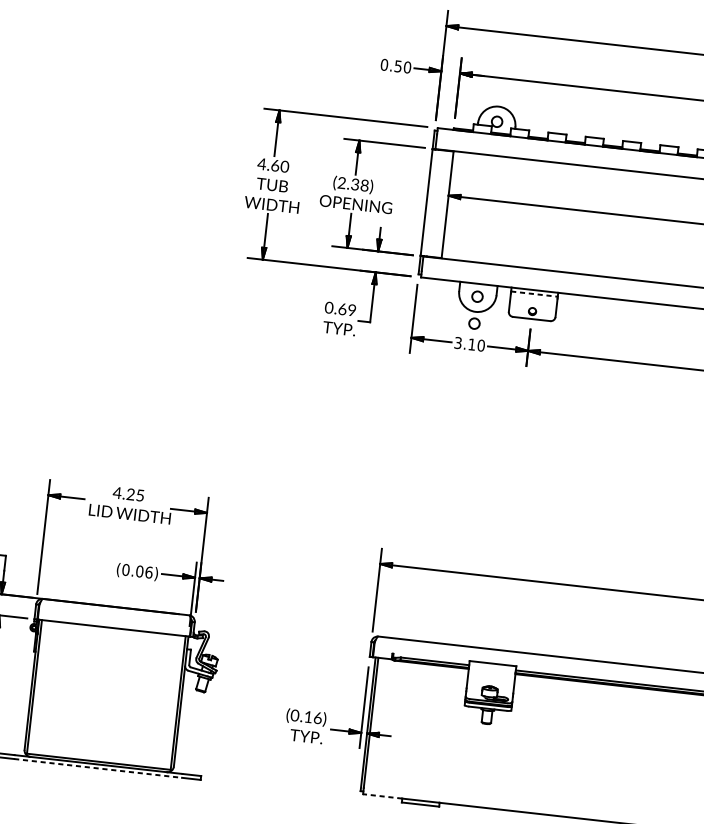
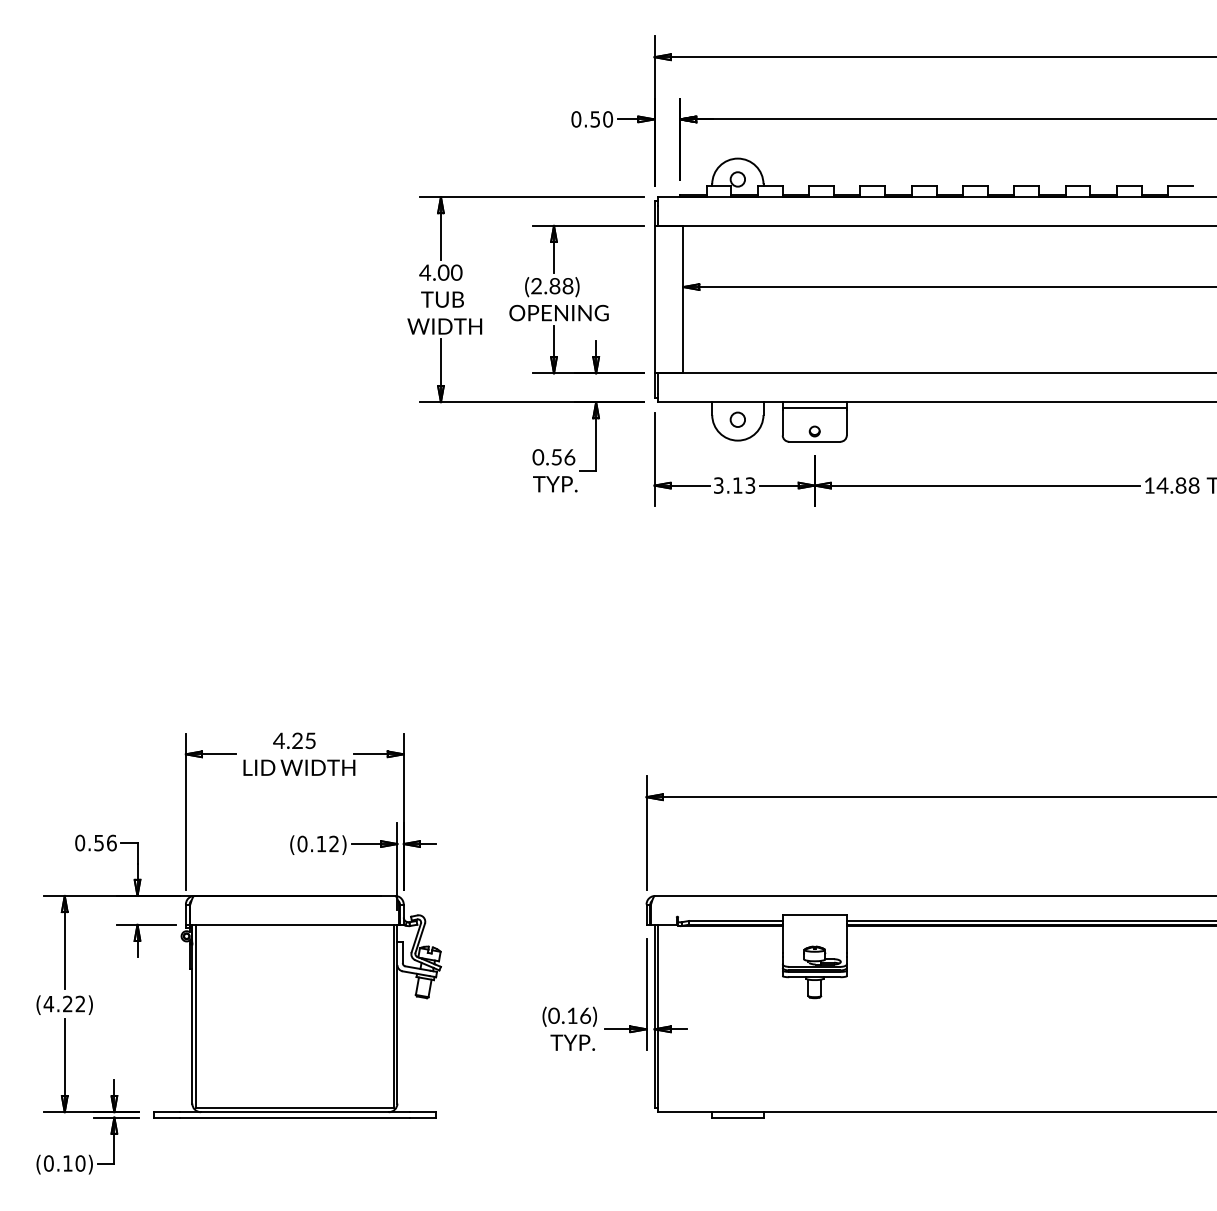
text: (275, 165) -> (443, 272), 4.60 -> 4.00
text: (354, 184) -> (554, 286), (2.38) -> (2.88)
line: (535, 294) -> (815, 407), dashed -> solid
text: (347, 309) -> (563, 457), 0.69 -> 0.56
circle: (474, 323) -> (737, 456), removed
text: (481, 345) -> (750, 485), 3.10 -> 3.13
text: (144, 571) -> (327, 843), (0.06) -> (0.12)
line: (98, 768) -> (295, 1117), dashed -> solid
line: (382, 796) -> (685, 1112), dashed -> solid

